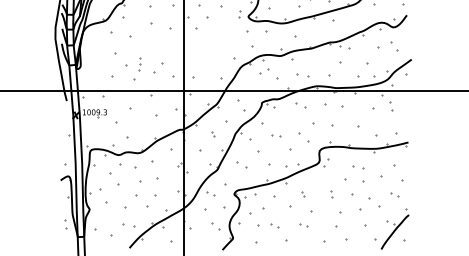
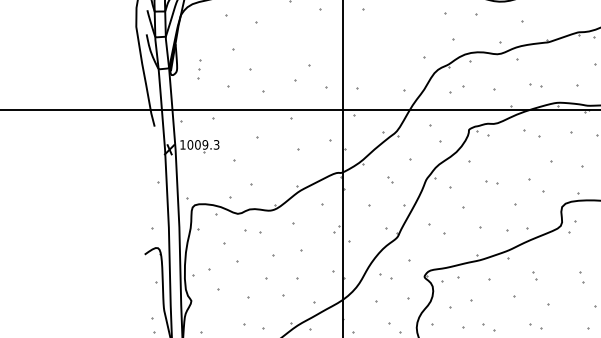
part: (139, 64) -> (199, 69), moved
part: (264, 71) -> (457, 90), moved
part: (303, 75) -> (535, 85), size x0.62
part: (127, 166) -> (252, 232), size x0.62

